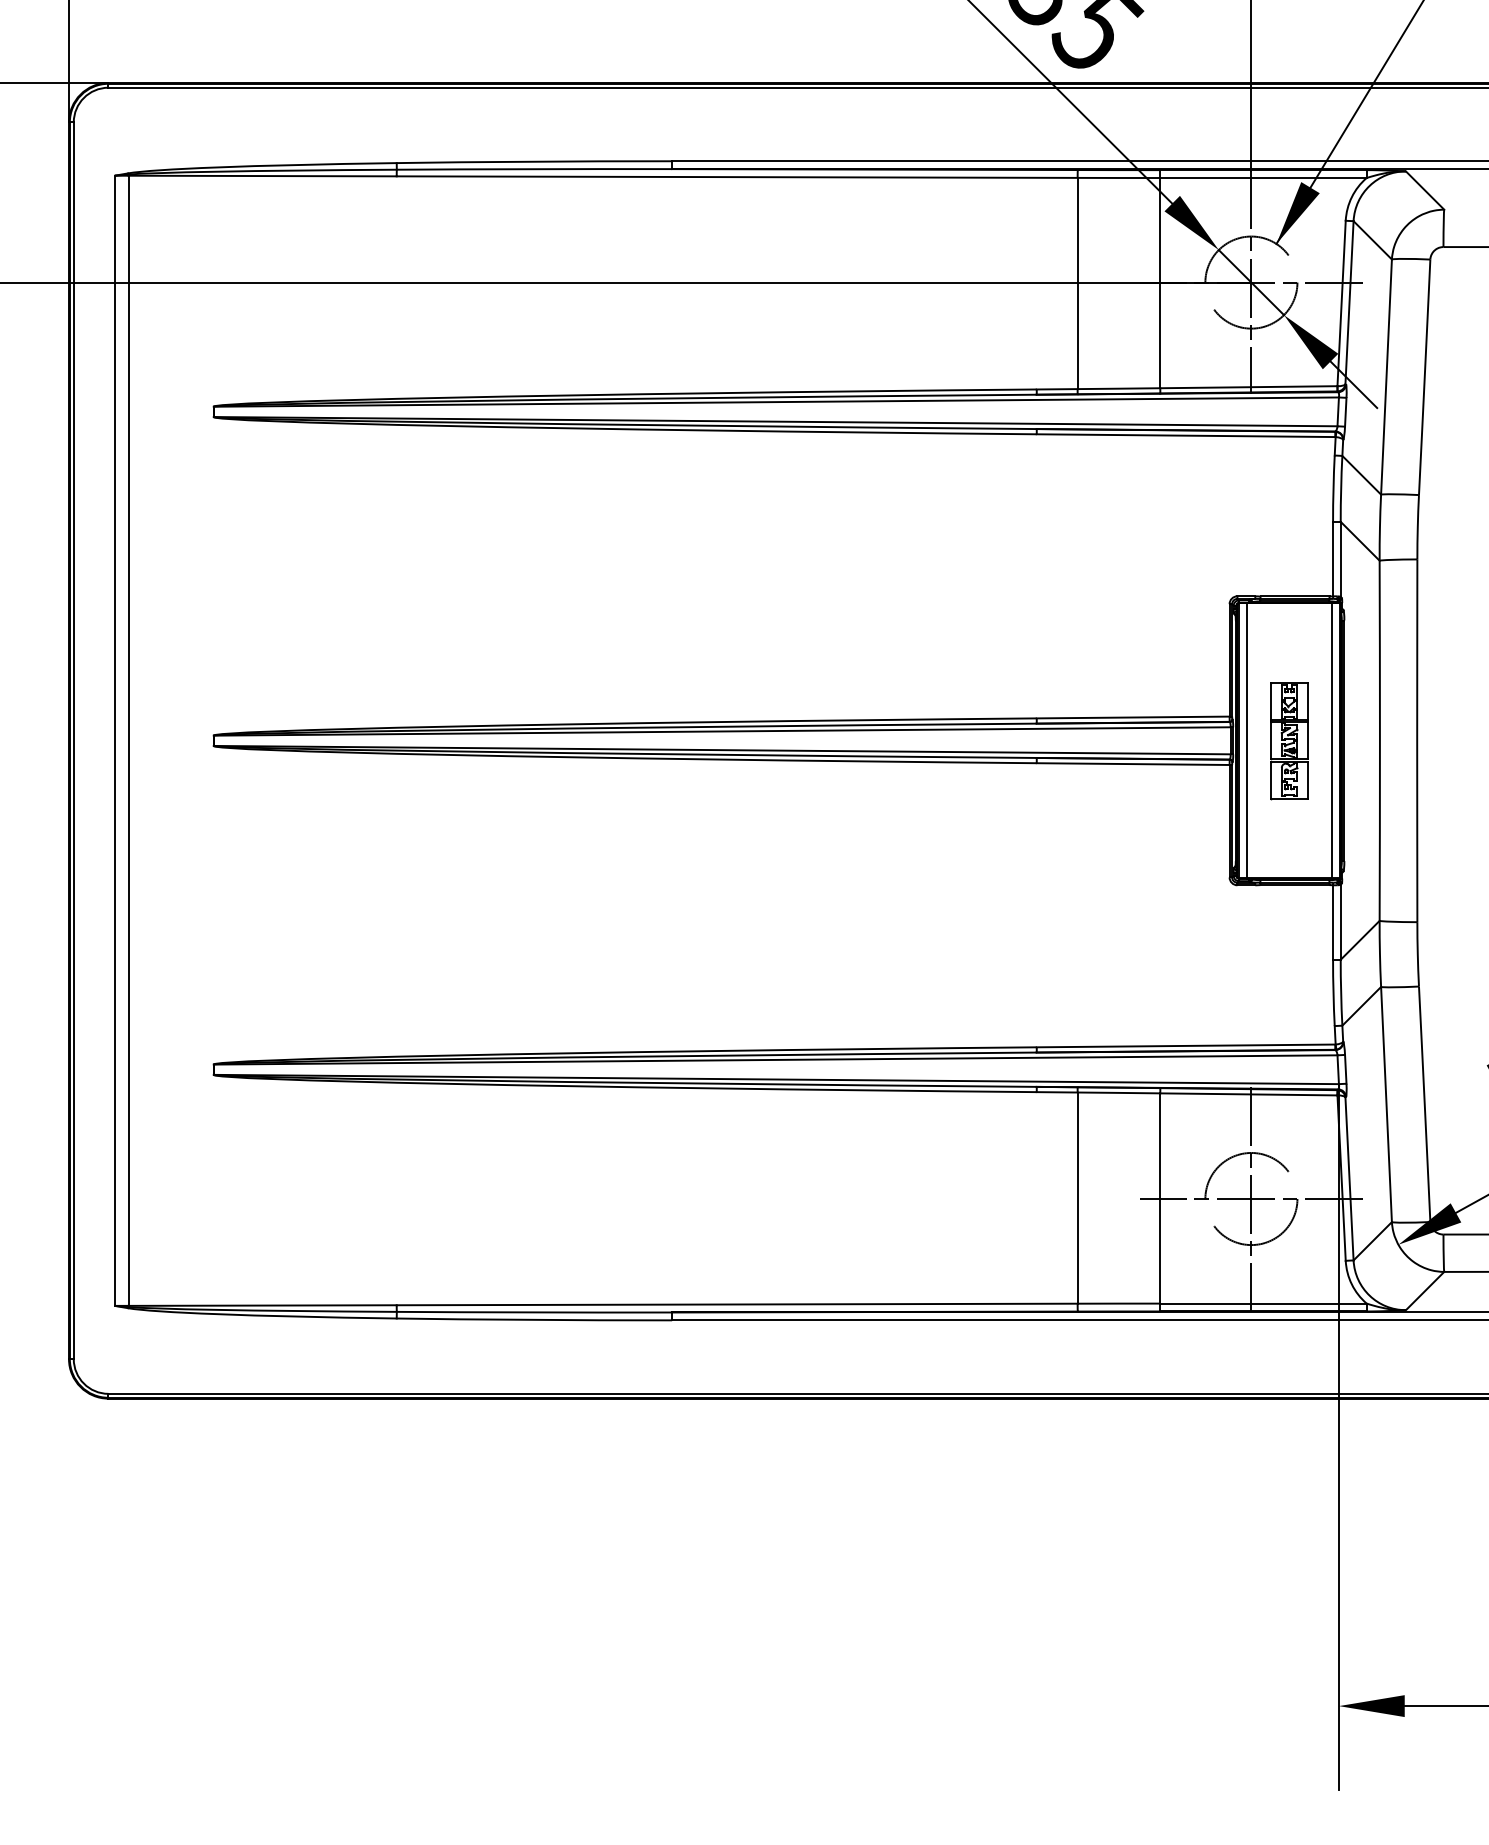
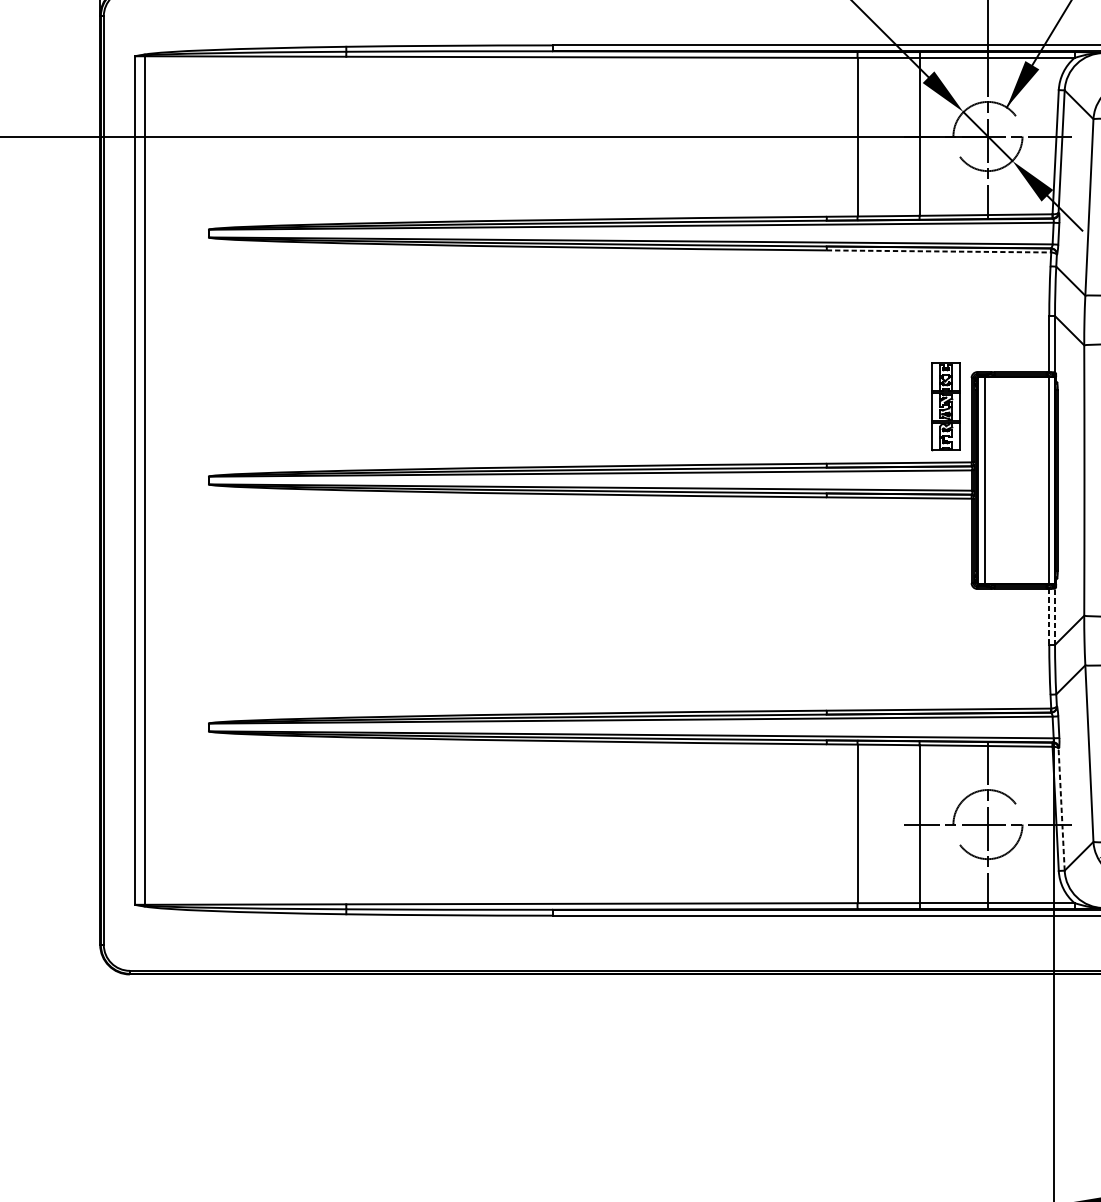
line: (1186, 435) -> (939, 251), solid -> dashed
part: (1289, 741) -> (945, 407), moved
line: (1340, 921) -> (1054, 616), solid -> dashed
line: (1333, 923) -> (1049, 617), solid -> dashed
line: (1349, 1178) -> (1061, 809), solid -> dashed

